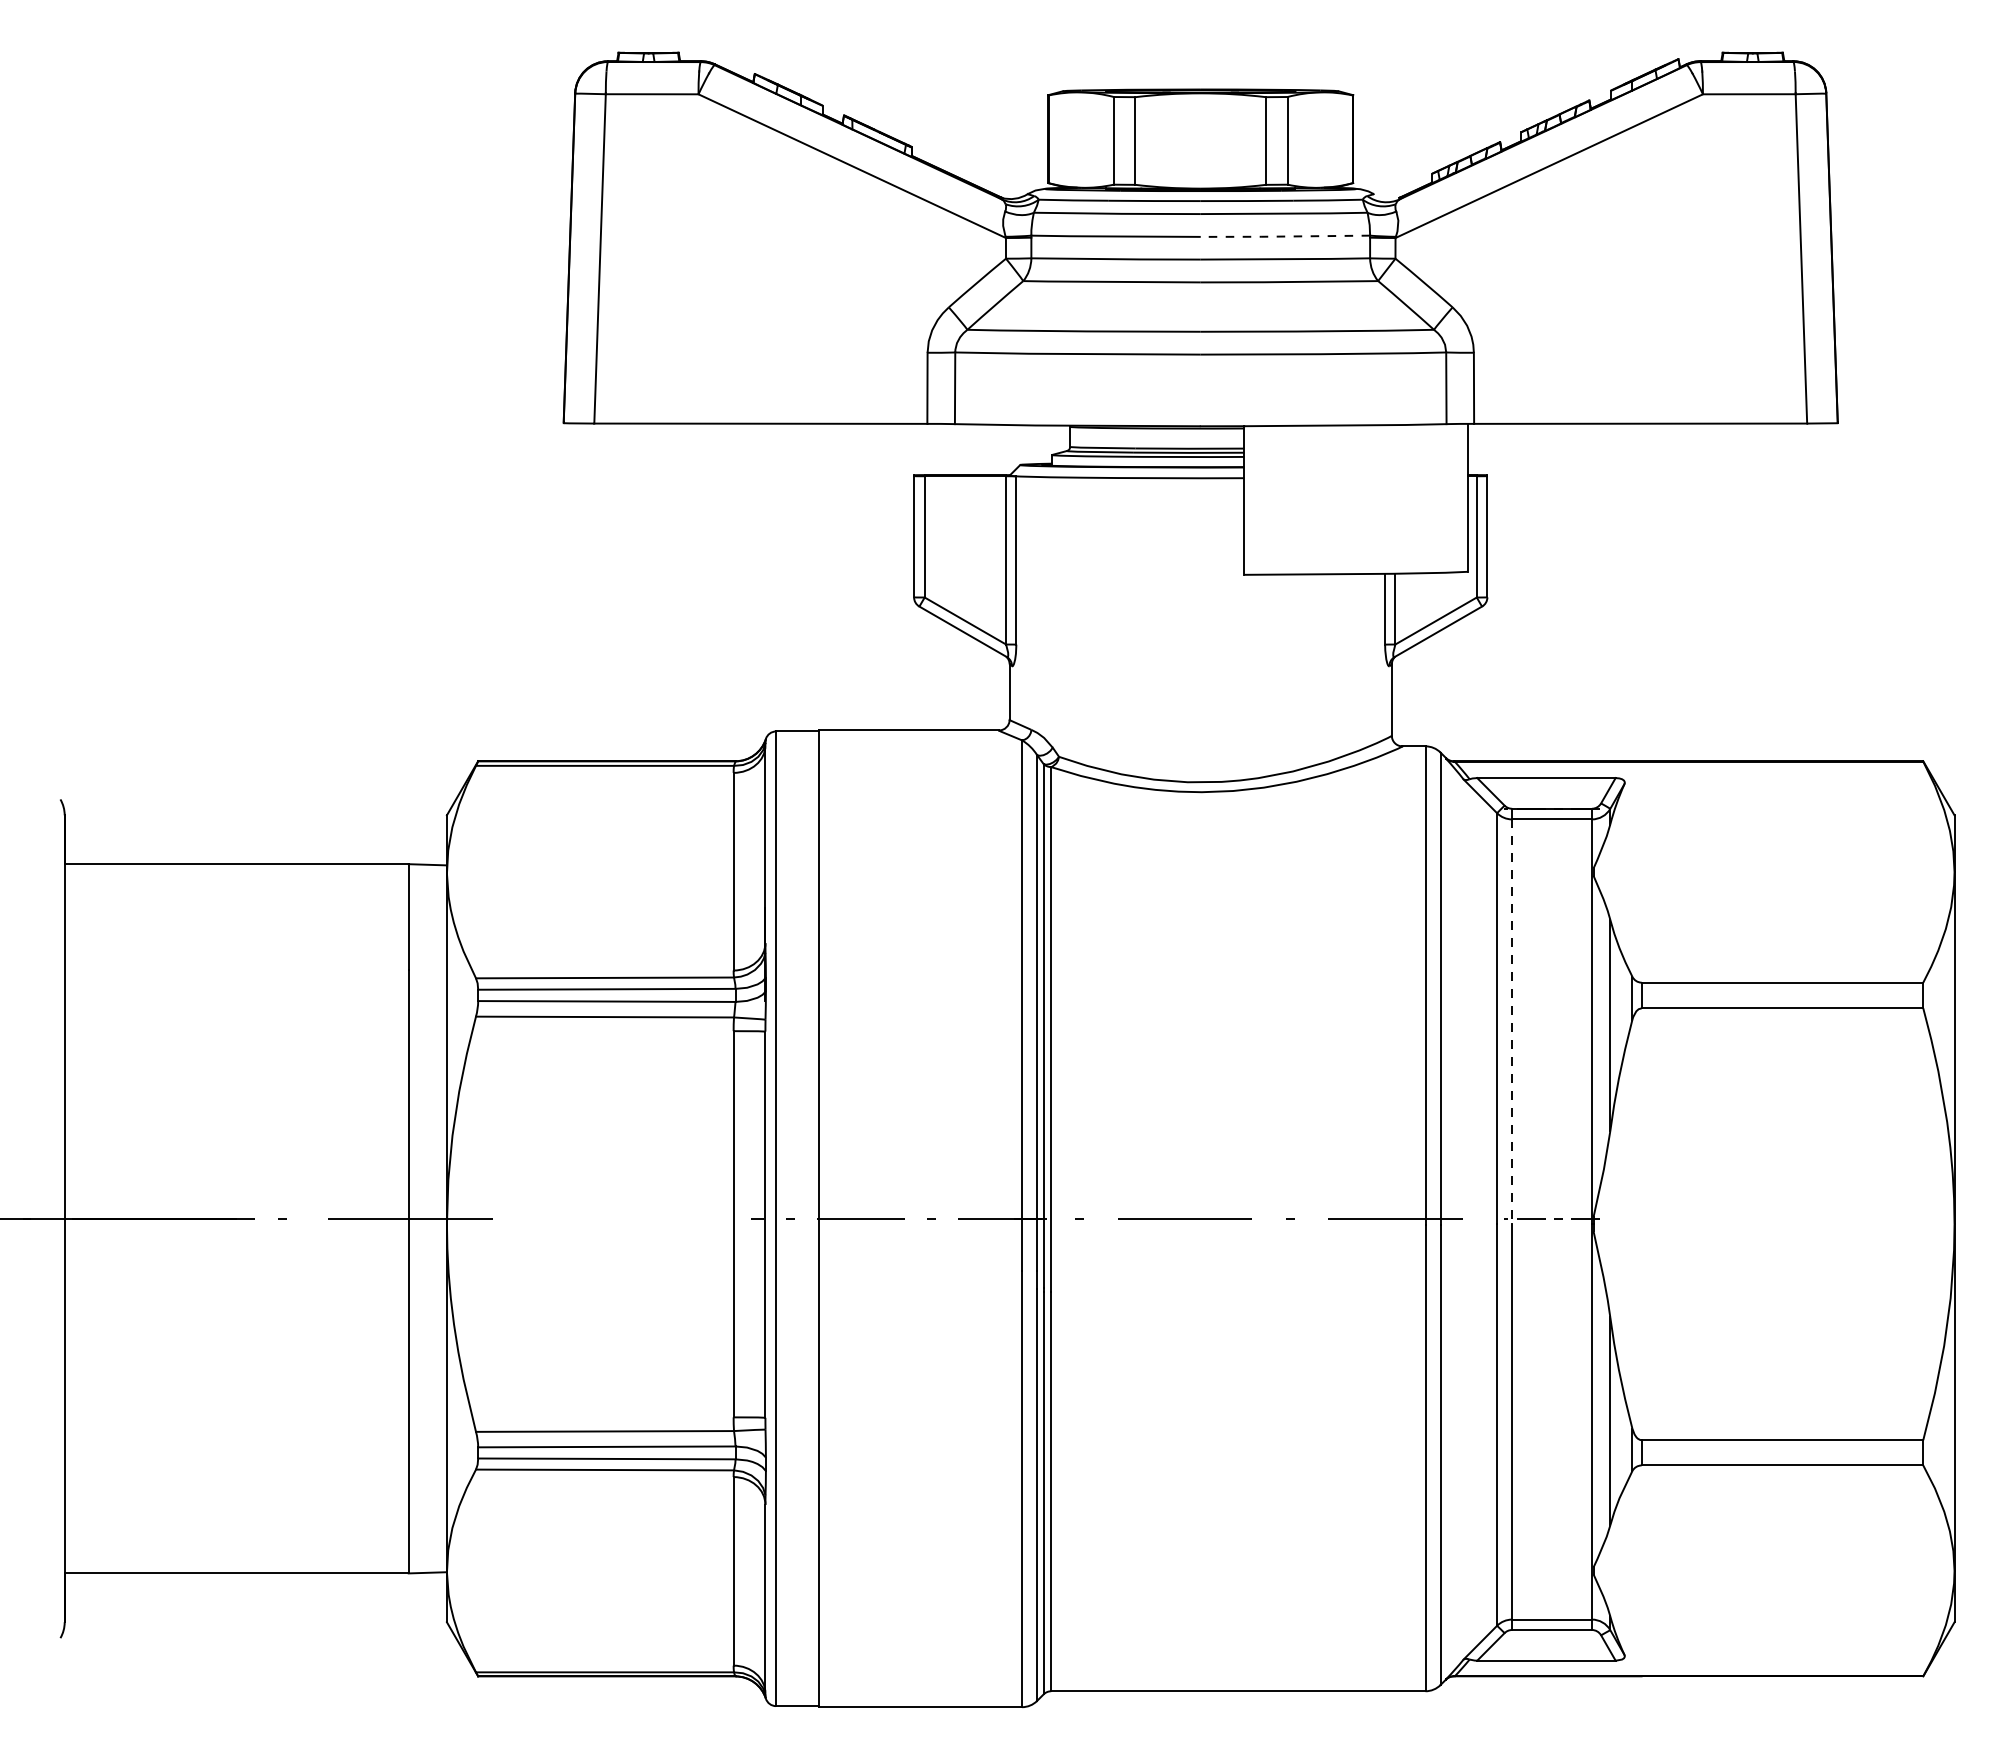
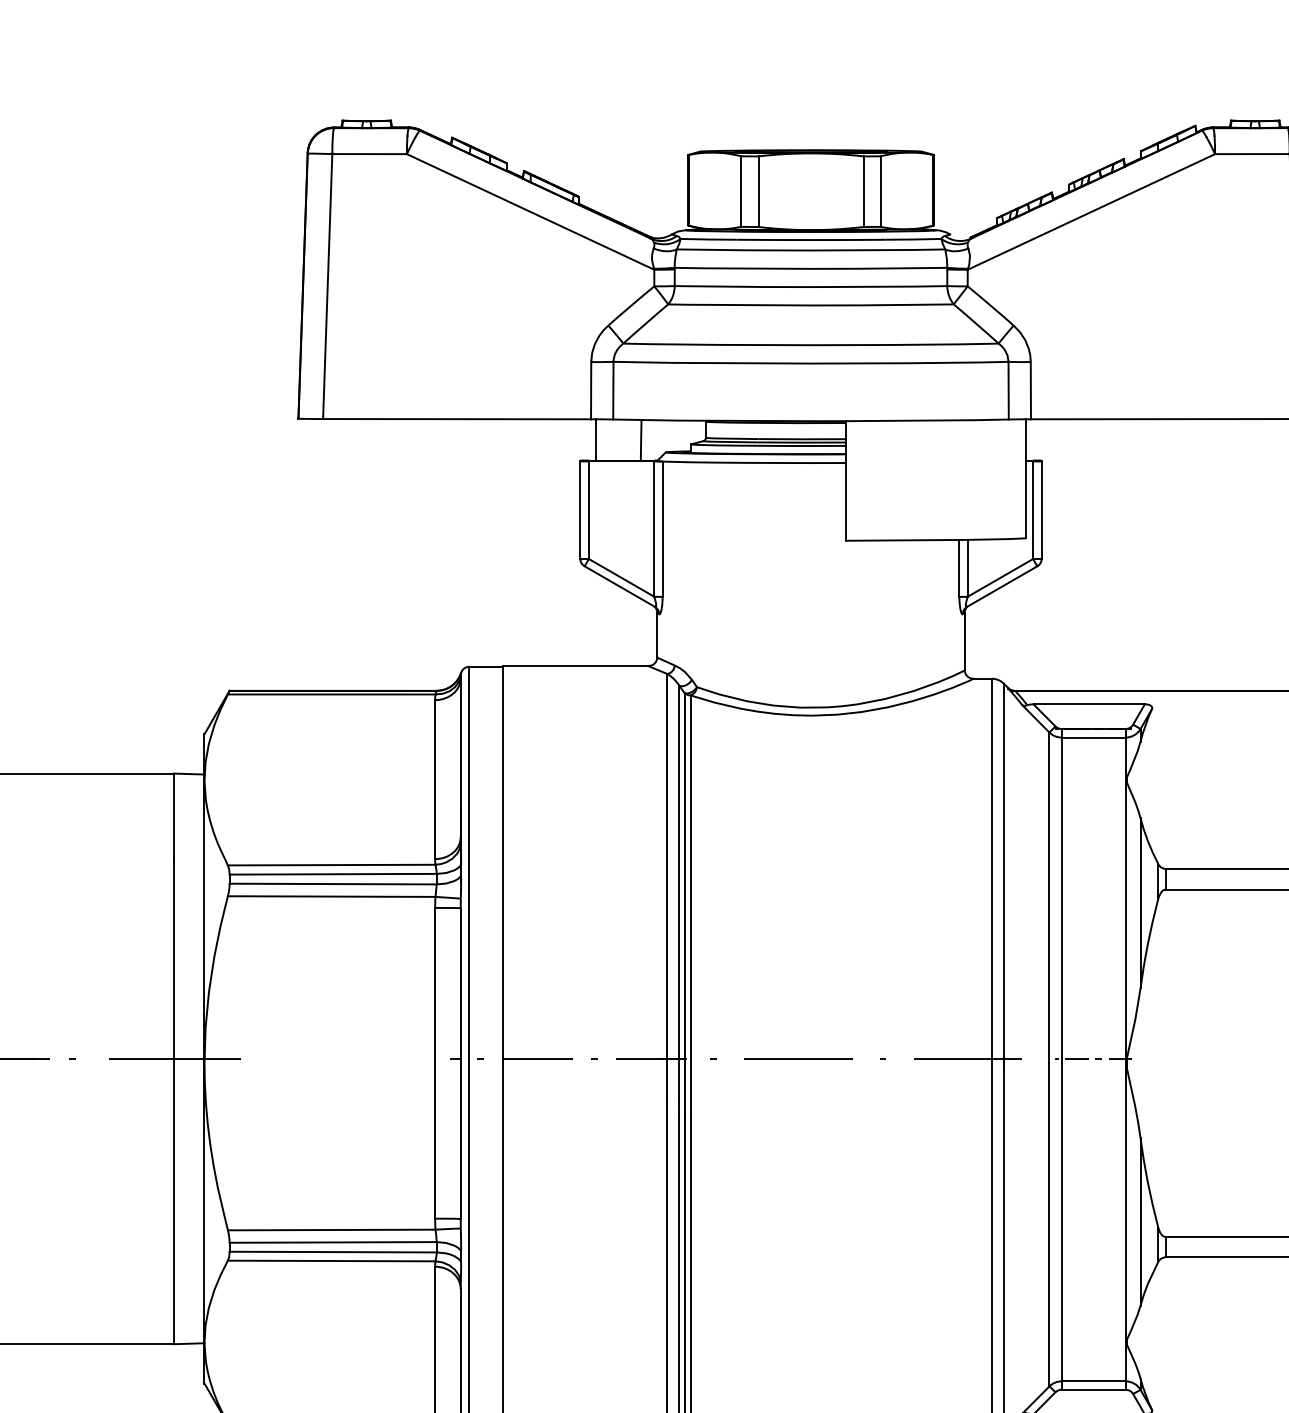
line: (1284, 236) -> (878, 268), dashed -> solid
line: (933, 449) -> (595, 439), added
line: (989, 449) -> (641, 439), added
line: (1512, 1022) -> (1061, 900), dashed -> solid

